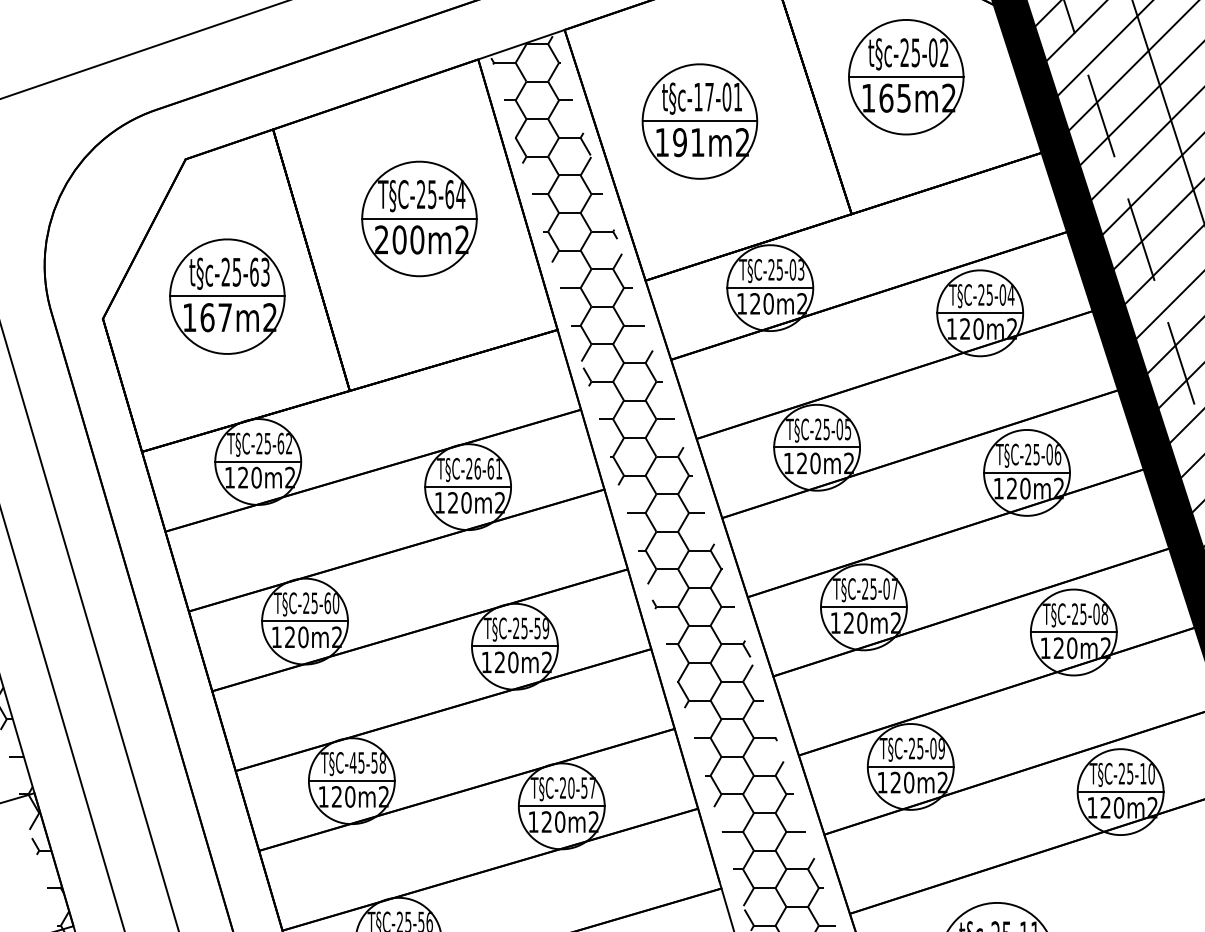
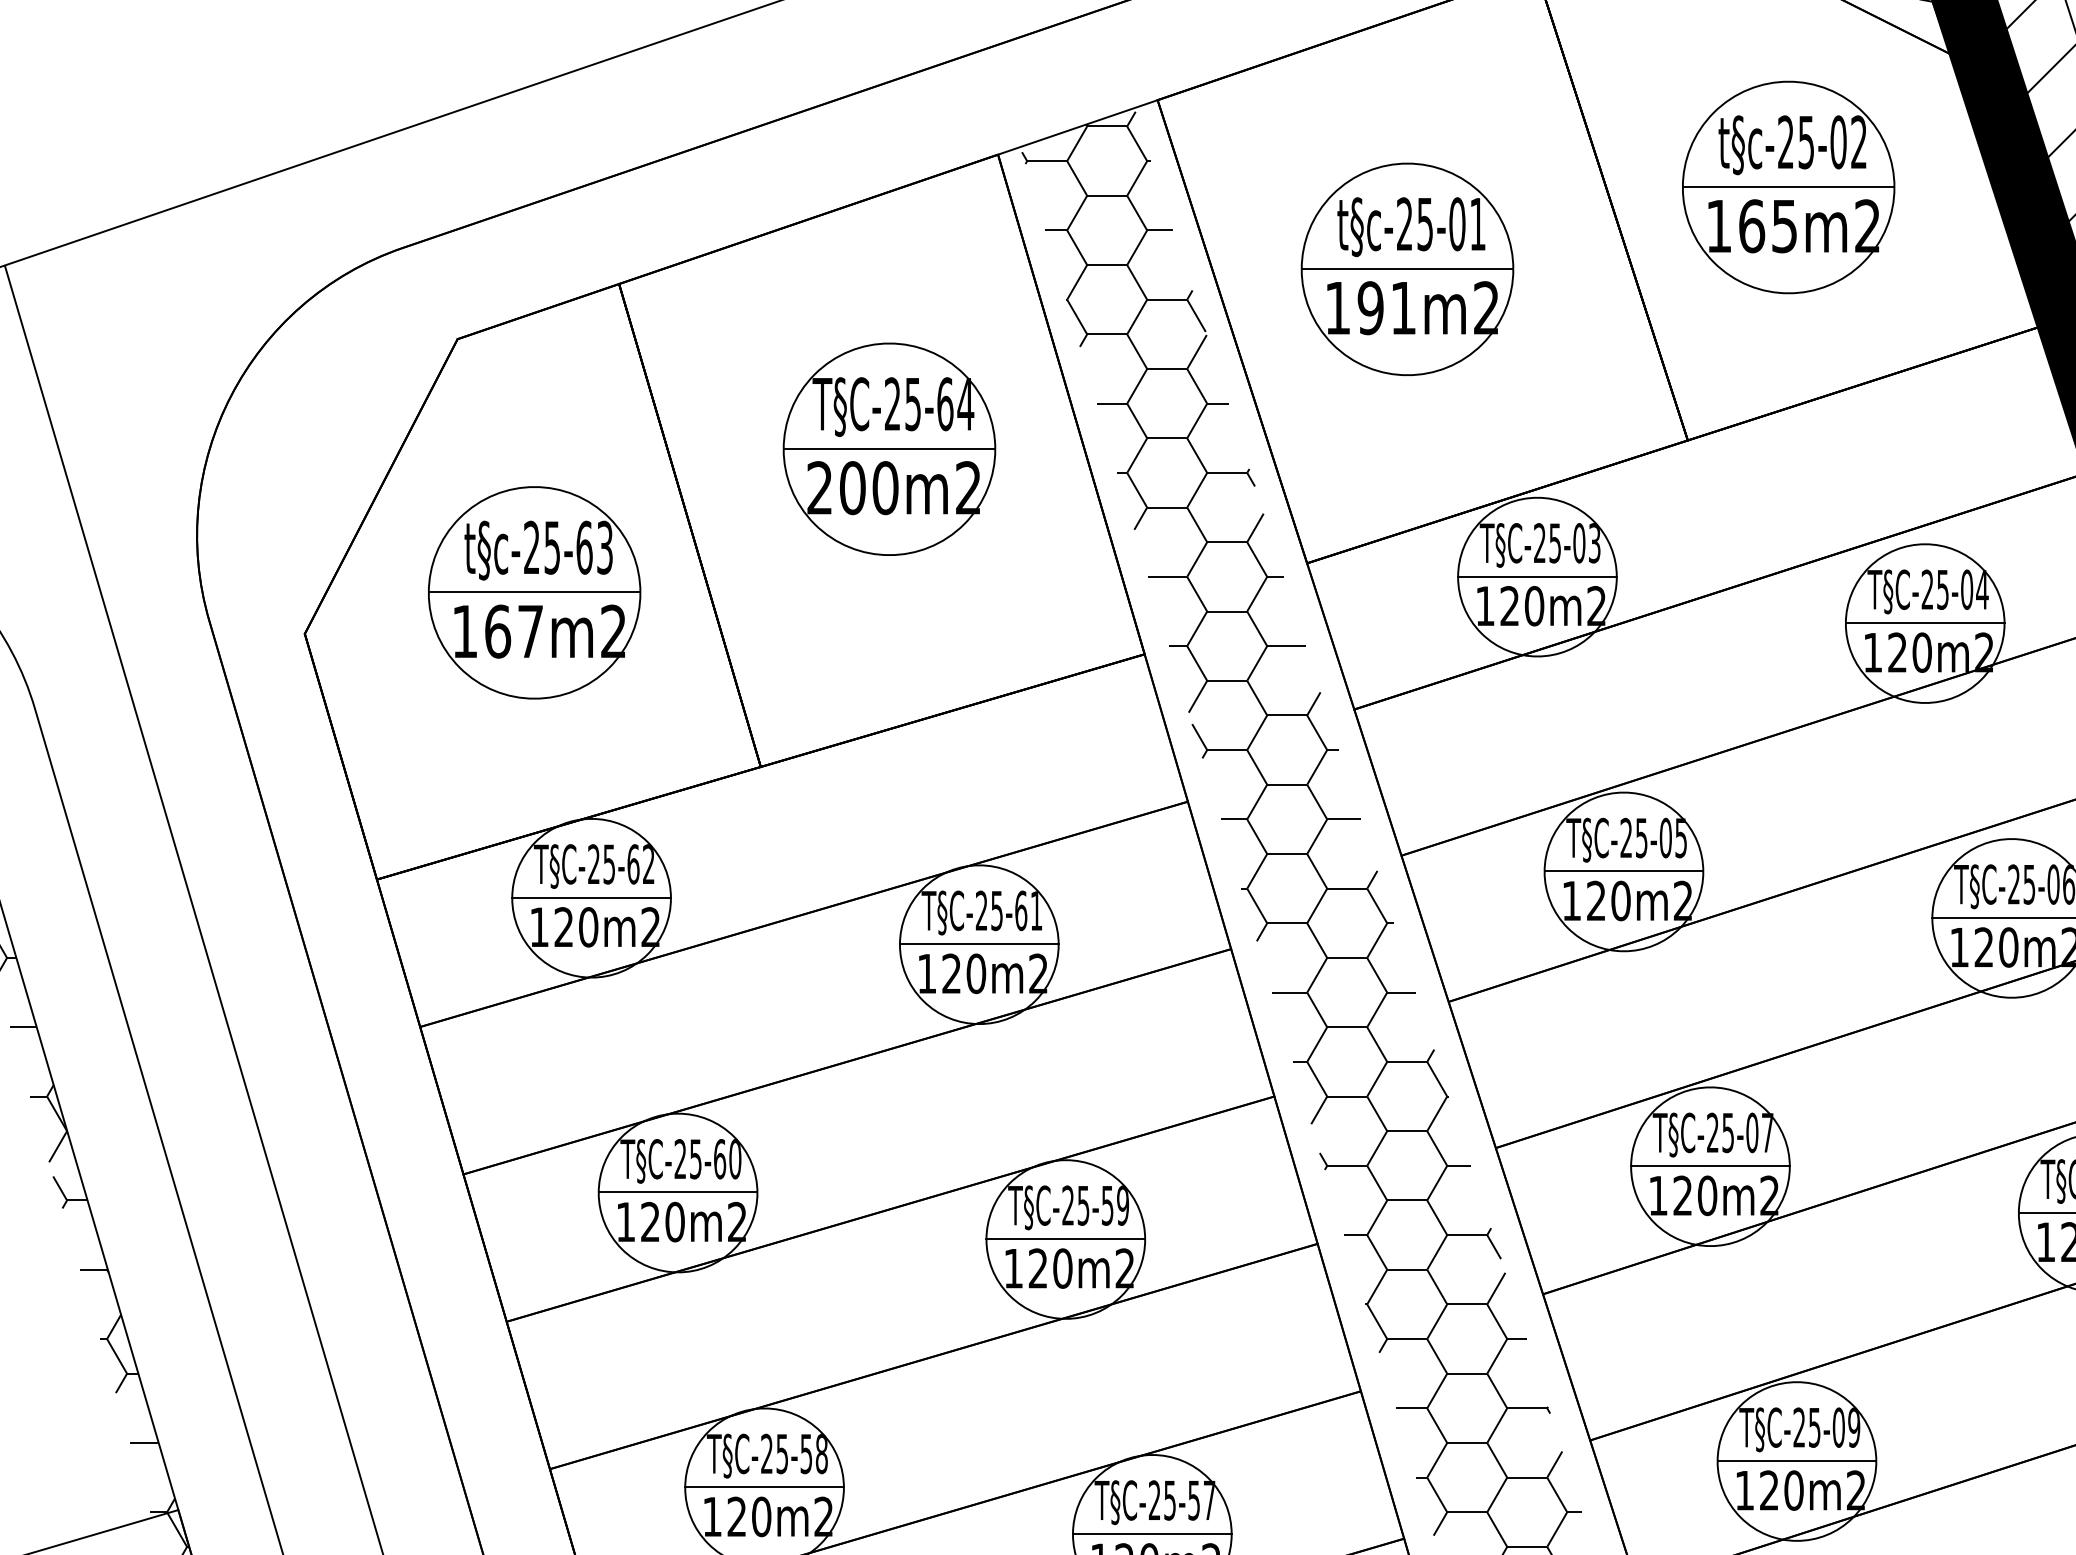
text: (703, 96) -> (1414, 223), t§c-17-01 -> t§c-25-01
text: (477, 468) -> (996, 910), T§C-26-61 -> T§C-25-61
text: (352, 762) -> (765, 1453), T§C-45-58 -> T§C-25-58
text: (571, 787) -> (1170, 1499), T§C-20-57 -> T§C-25-57

